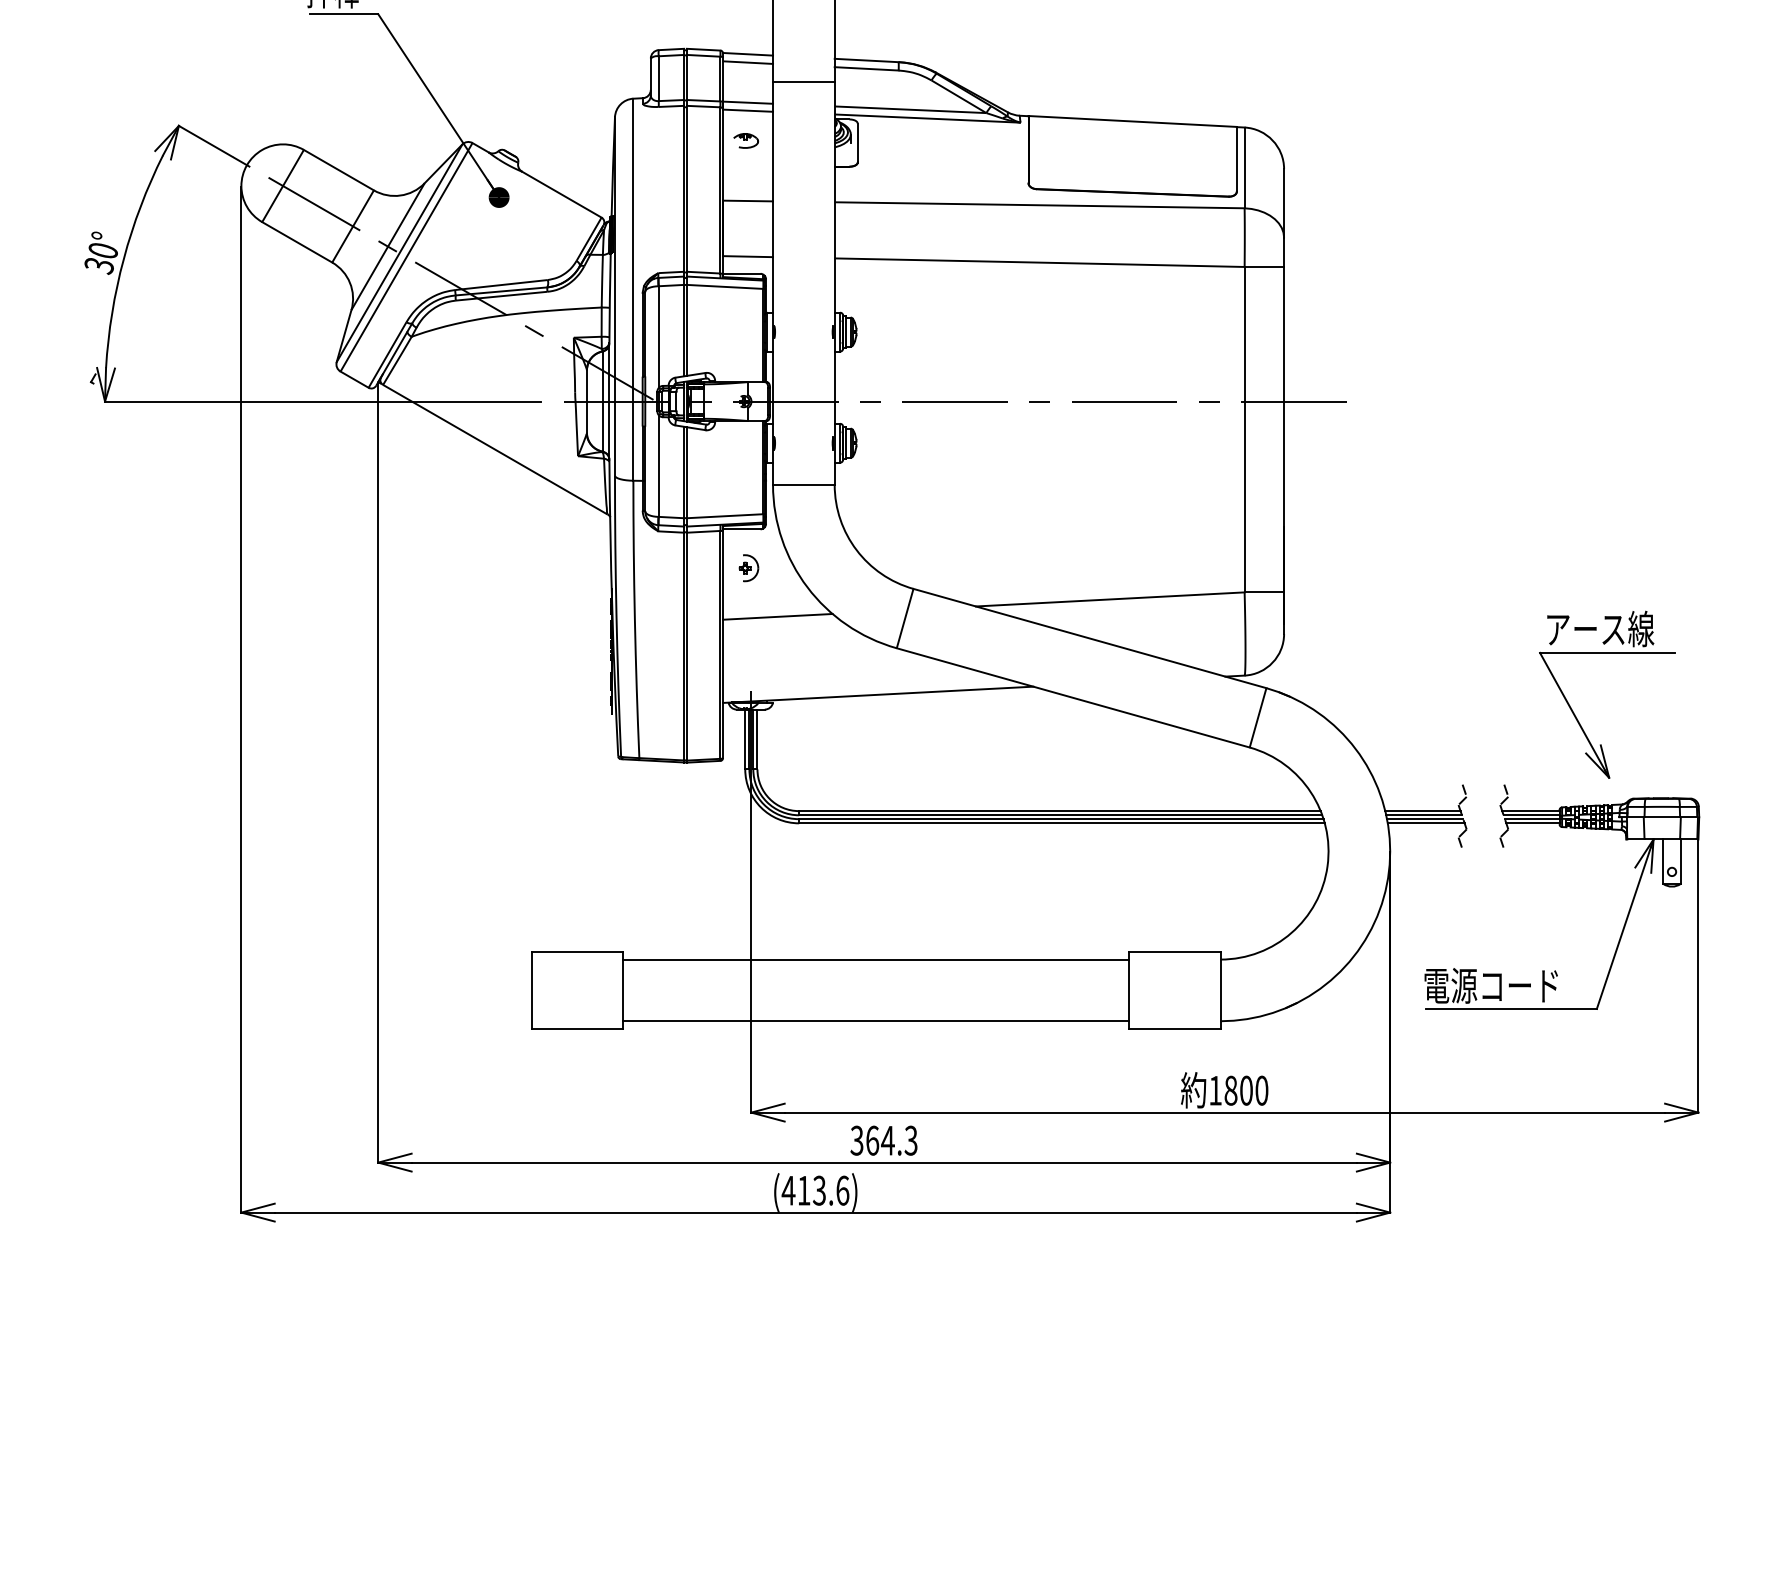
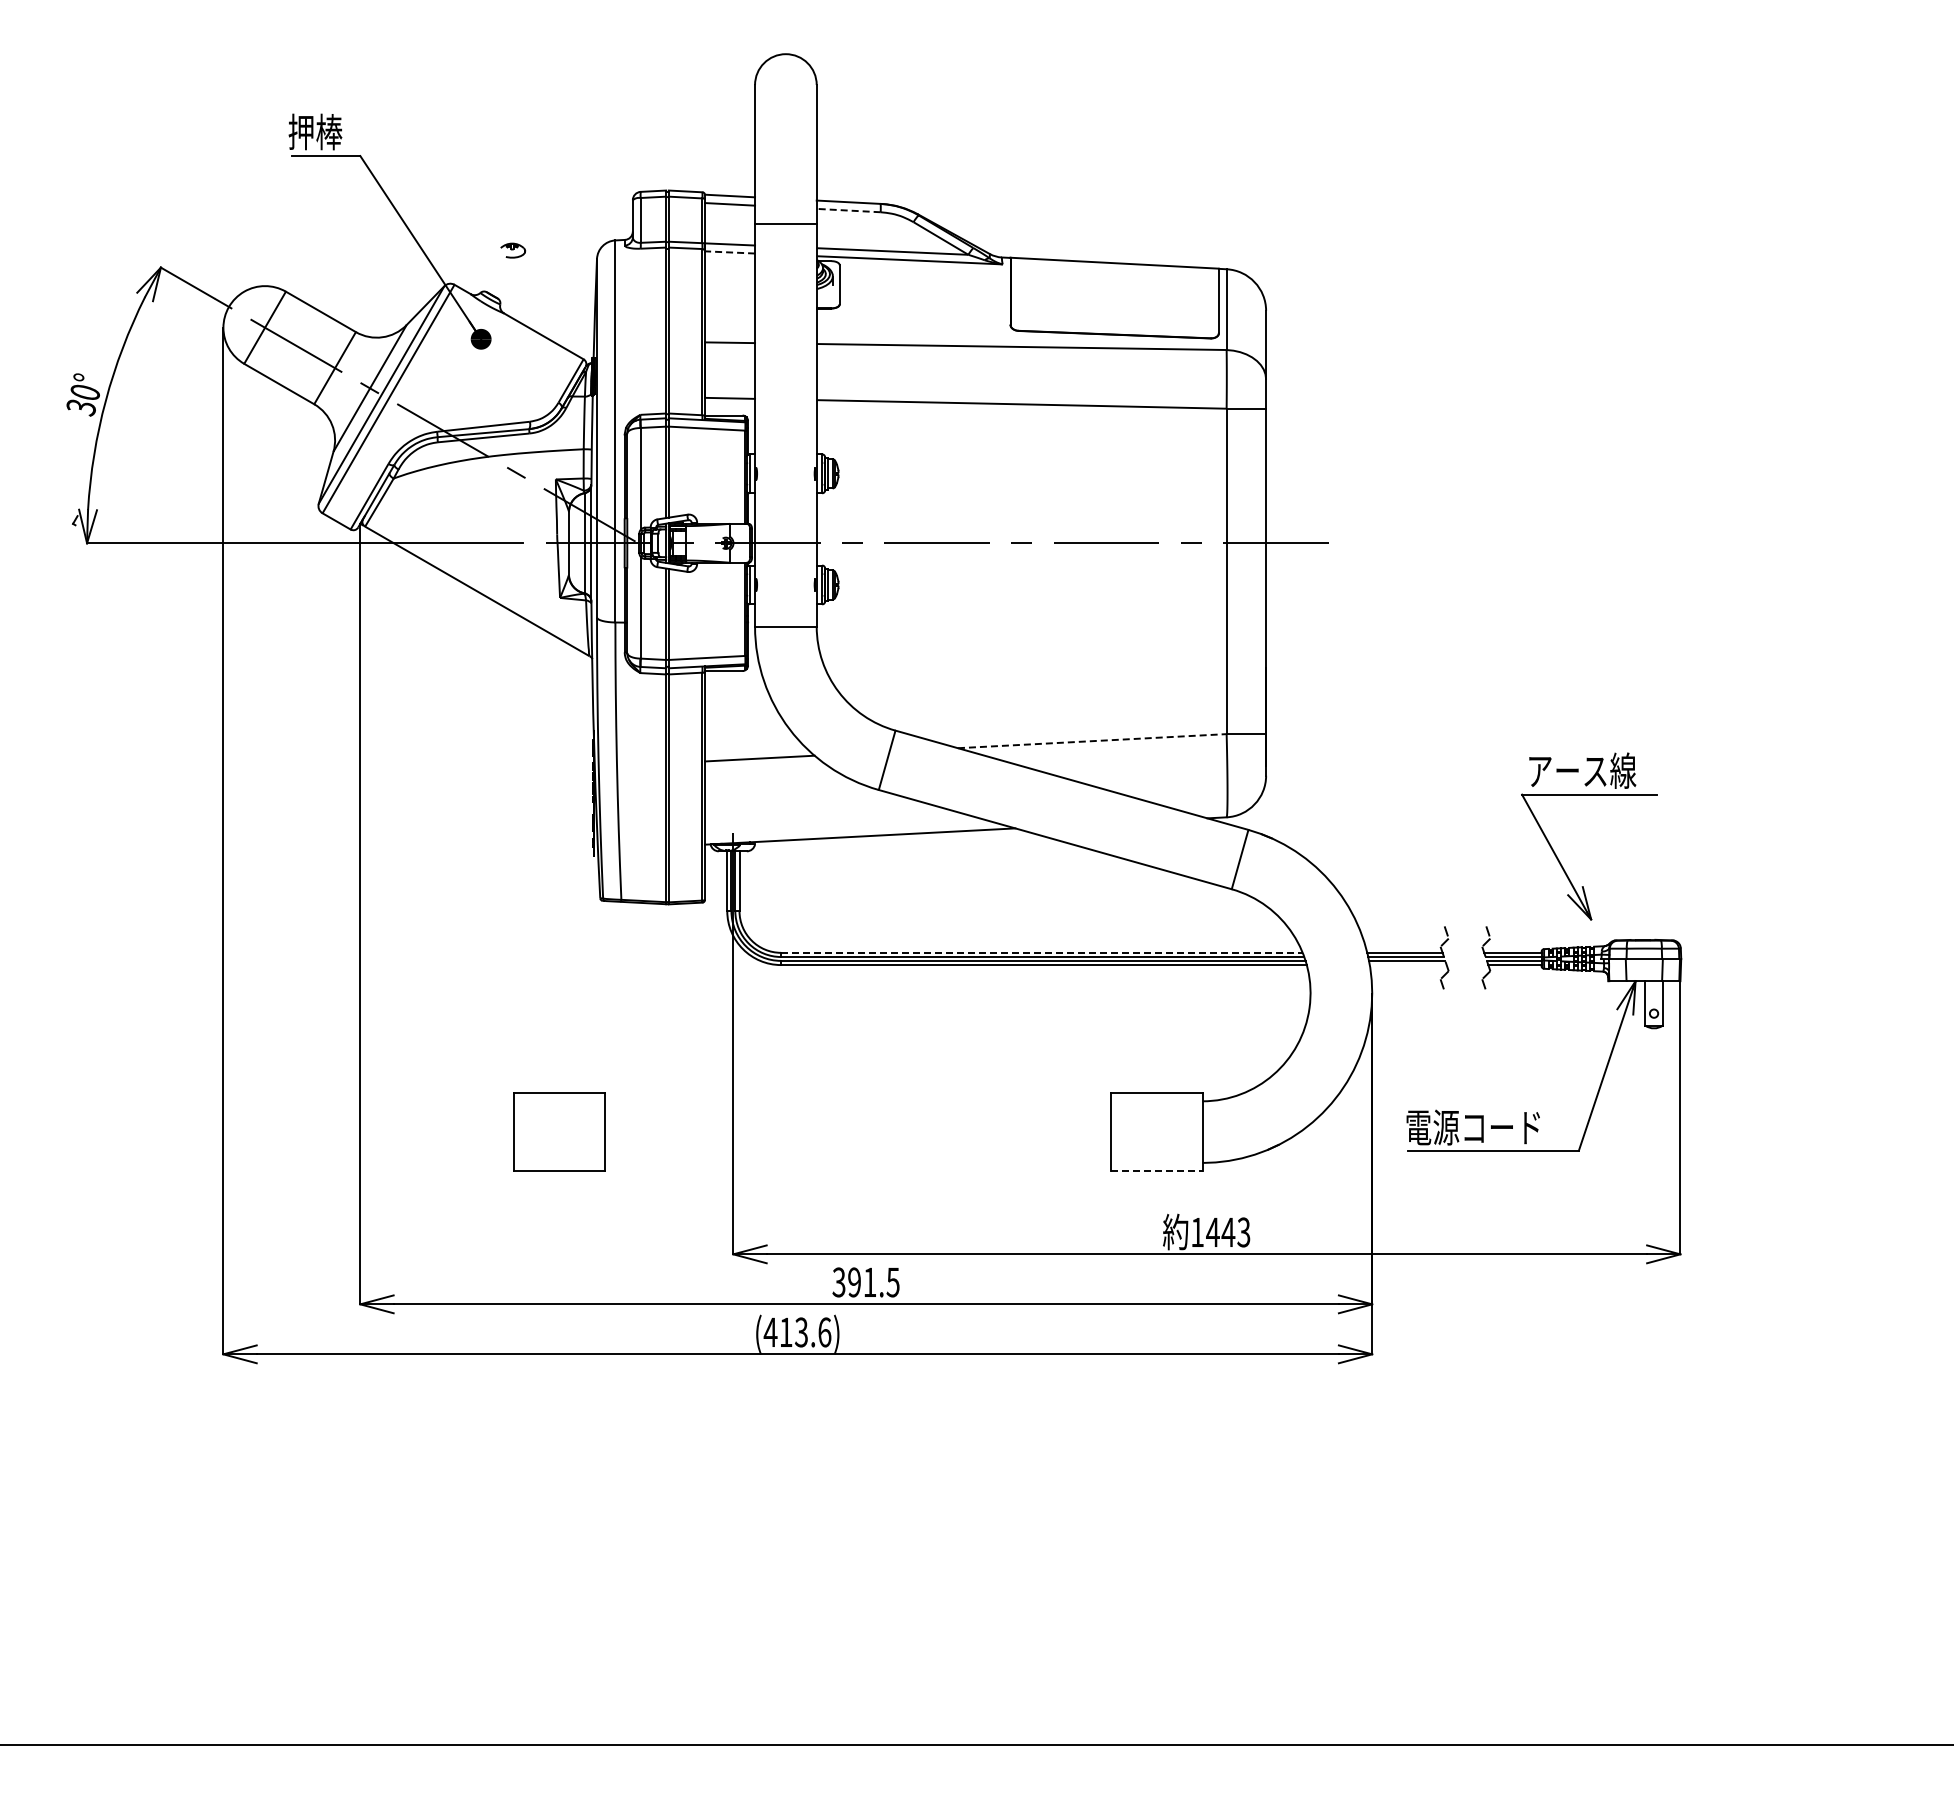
line: (866, 68) -> (848, 210), solid -> dashed
line: (747, 110) -> (729, 252), solid -> dashed
part: (746, 140) -> (513, 250), moved
part: (748, 567) -> (730, 709), removed
line: (1110, 599) -> (1092, 741), solid -> dashed
line: (1059, 810) -> (1041, 952), solid -> dashed
line: (1425, 823) -> (1407, 965), removed
line: (875, 959) -> (857, 1101), removed
line: (875, 1020) -> (857, 1162), removed
line: (1174, 1029) -> (1156, 1171), solid -> dashed
text: (1246, 1090) -> (1228, 1232), 1800 -> 1443
text: (891, 1140) -> (873, 1282), 364.3 -> 391.5

